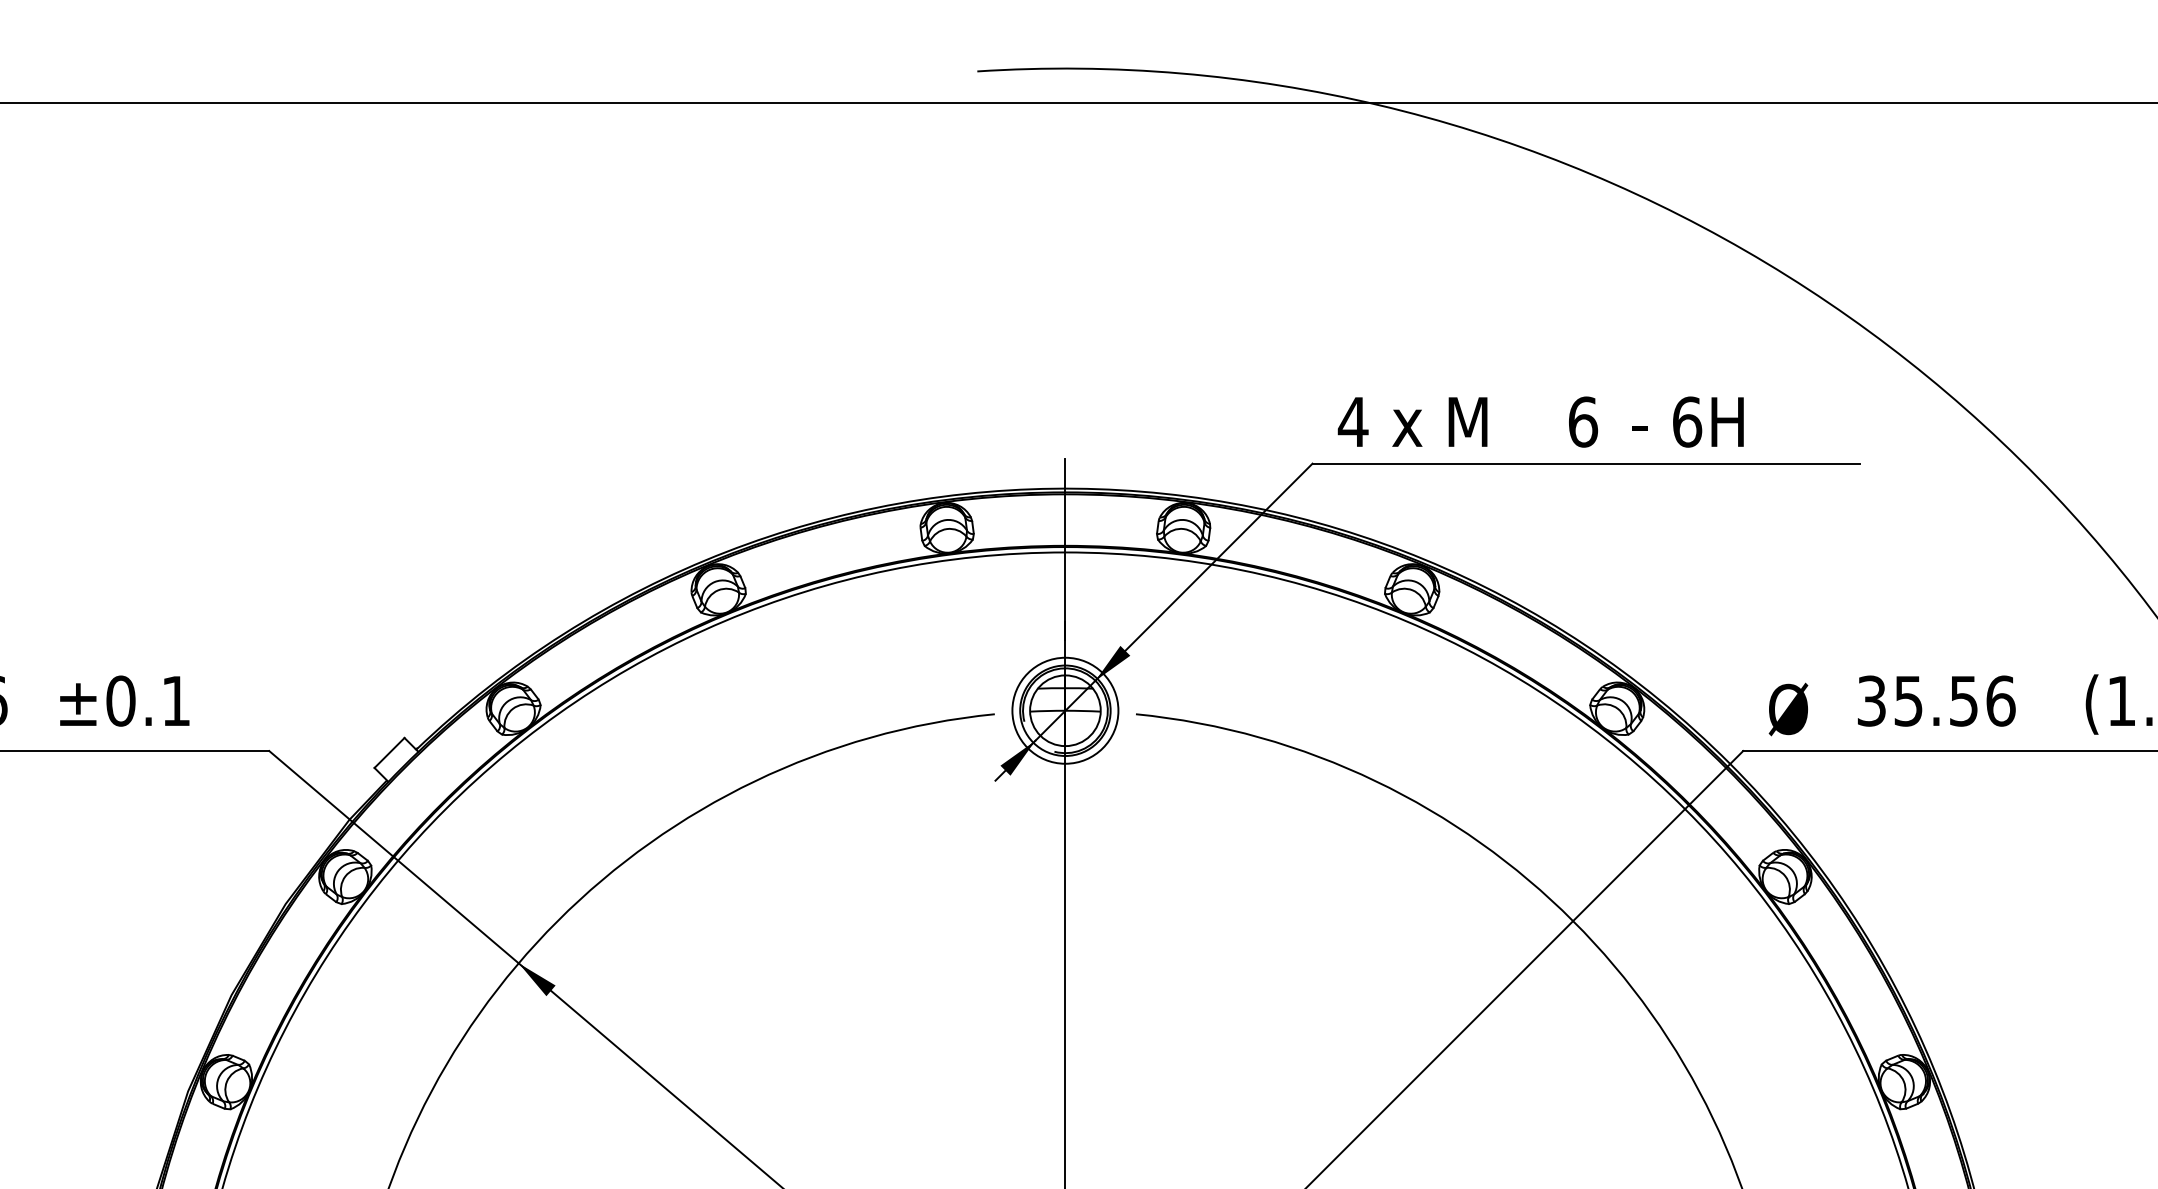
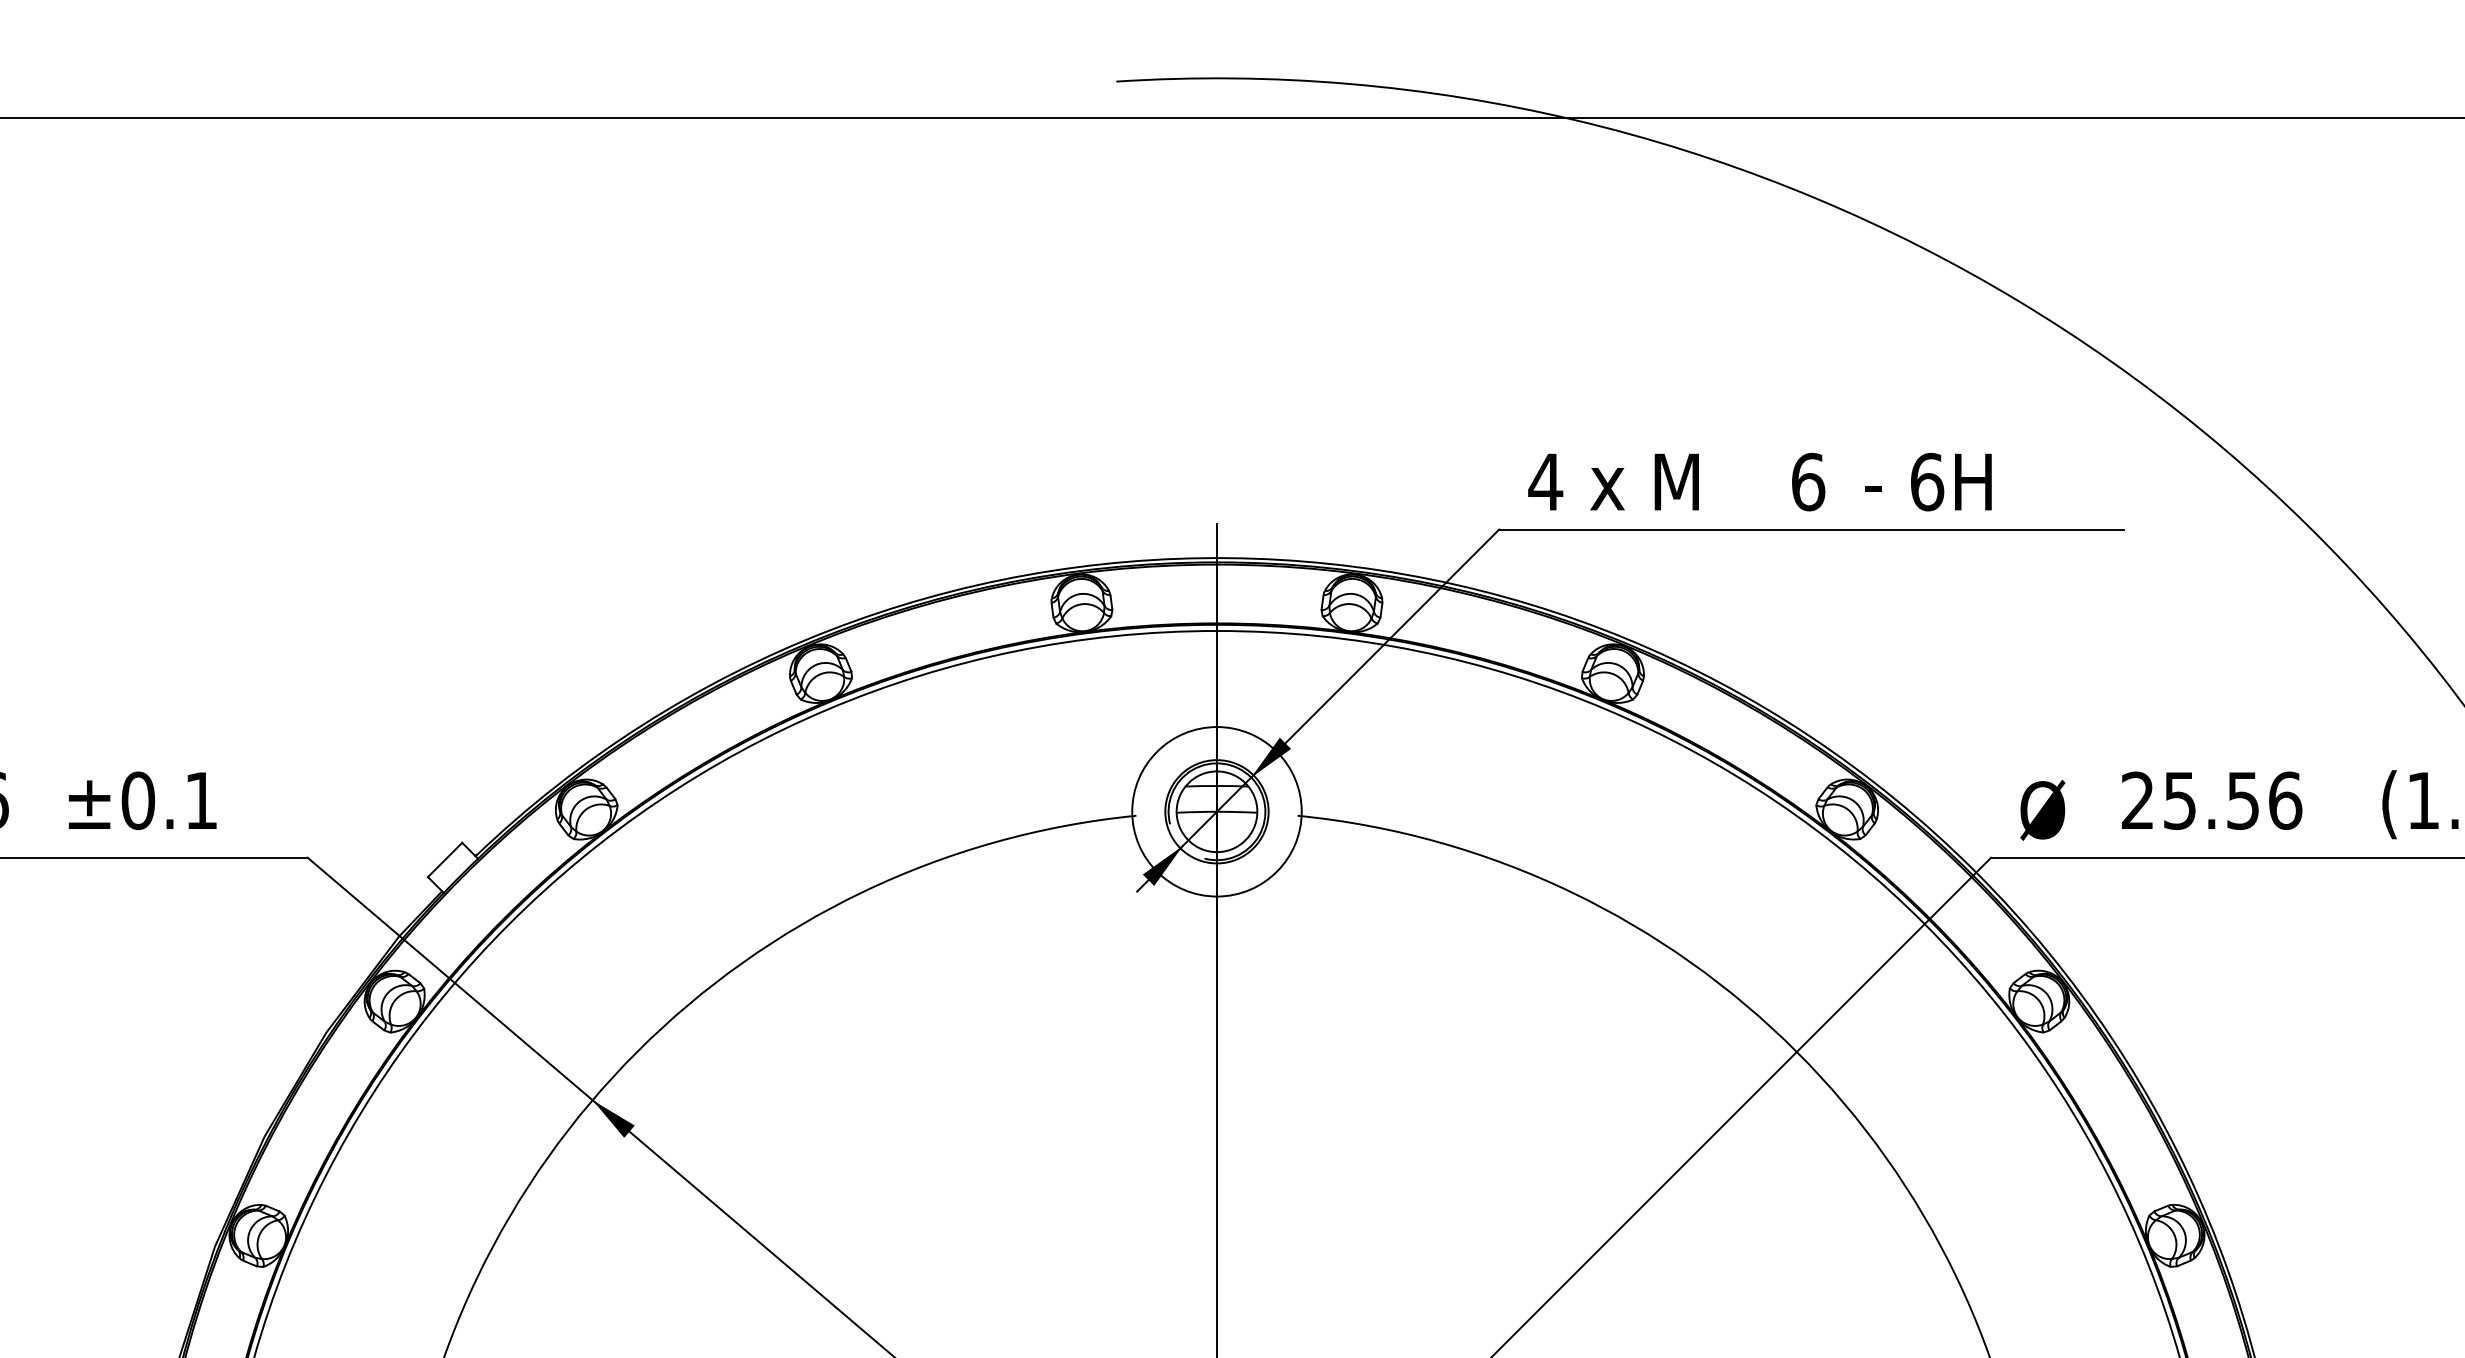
text: (1871, 700) -> (2137, 800), 35.56 -> 25.56
circle: (1065, 710) -> (1217, 811), size x1.4

